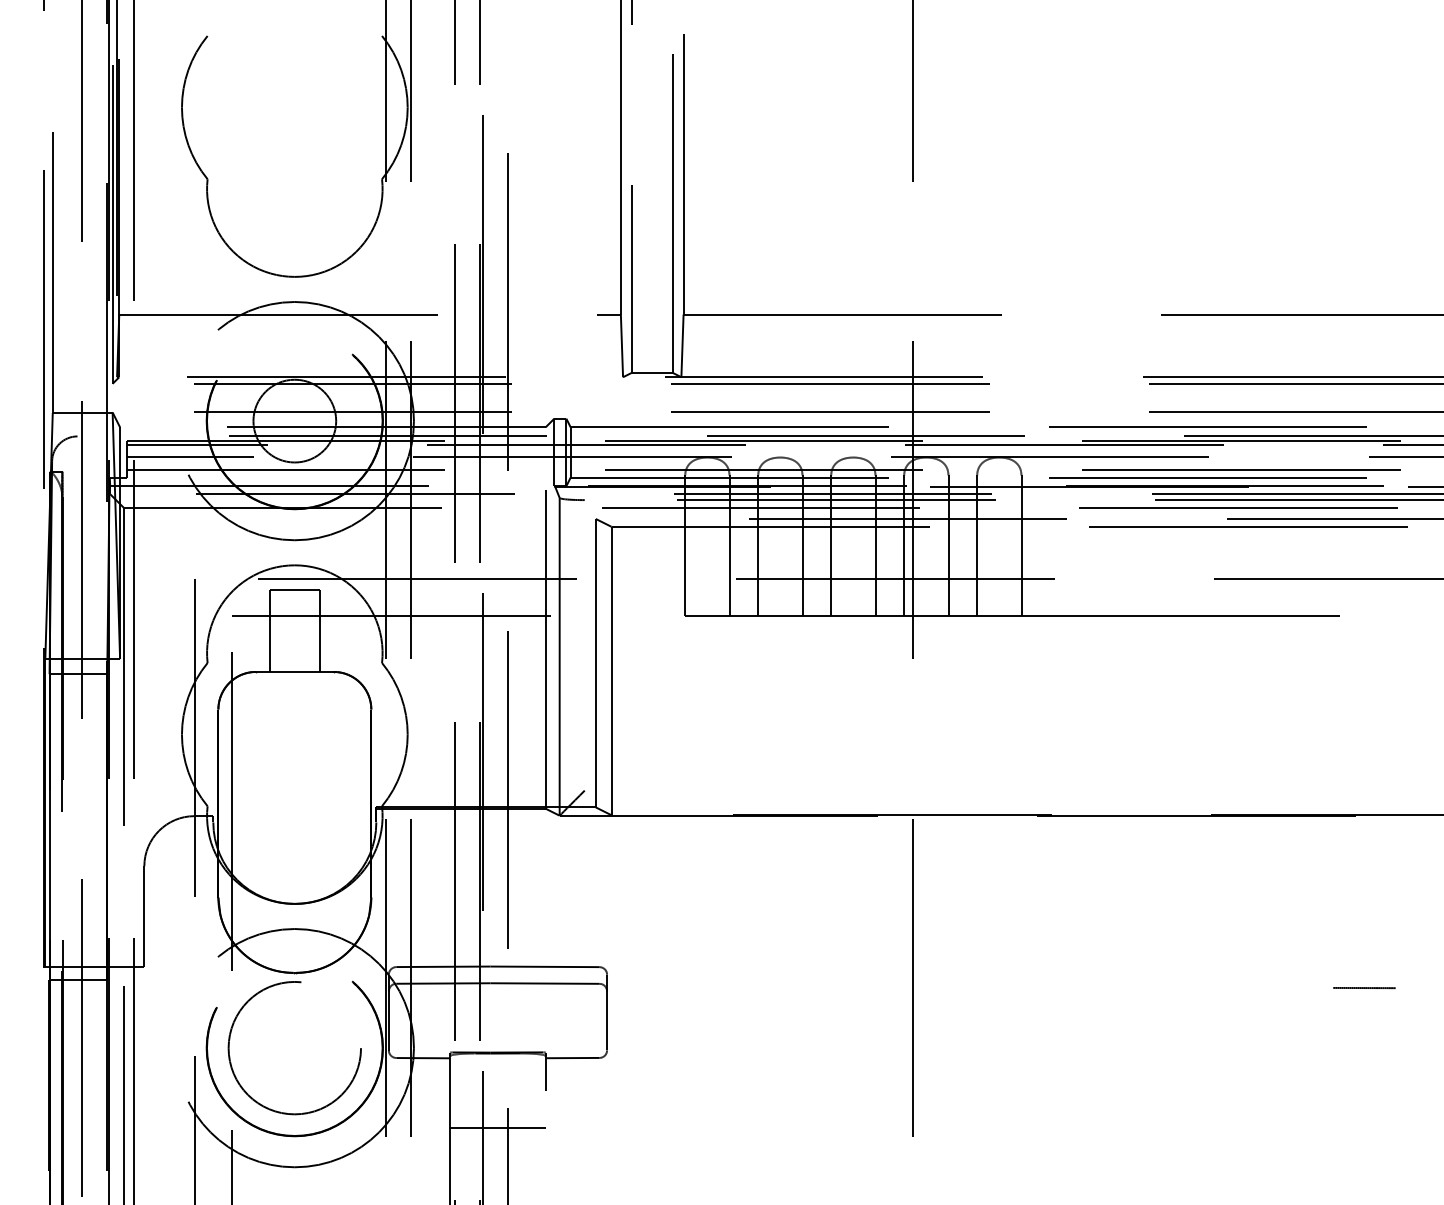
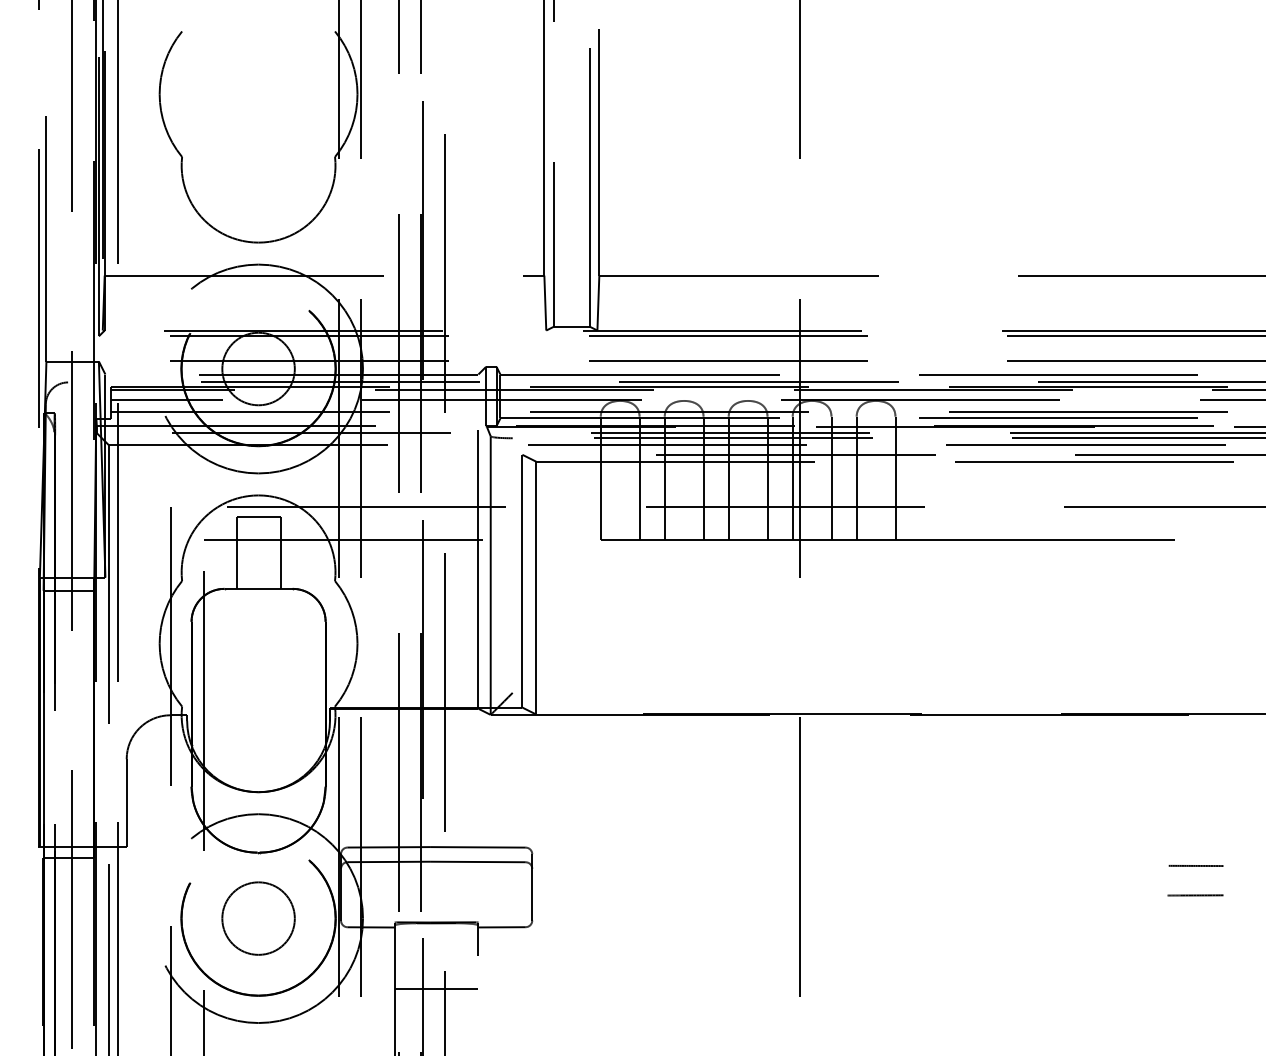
line: (1363, 1021) -> (1195, 895), added
circle: (294, 1047) -> (258, 918), size x0.62

